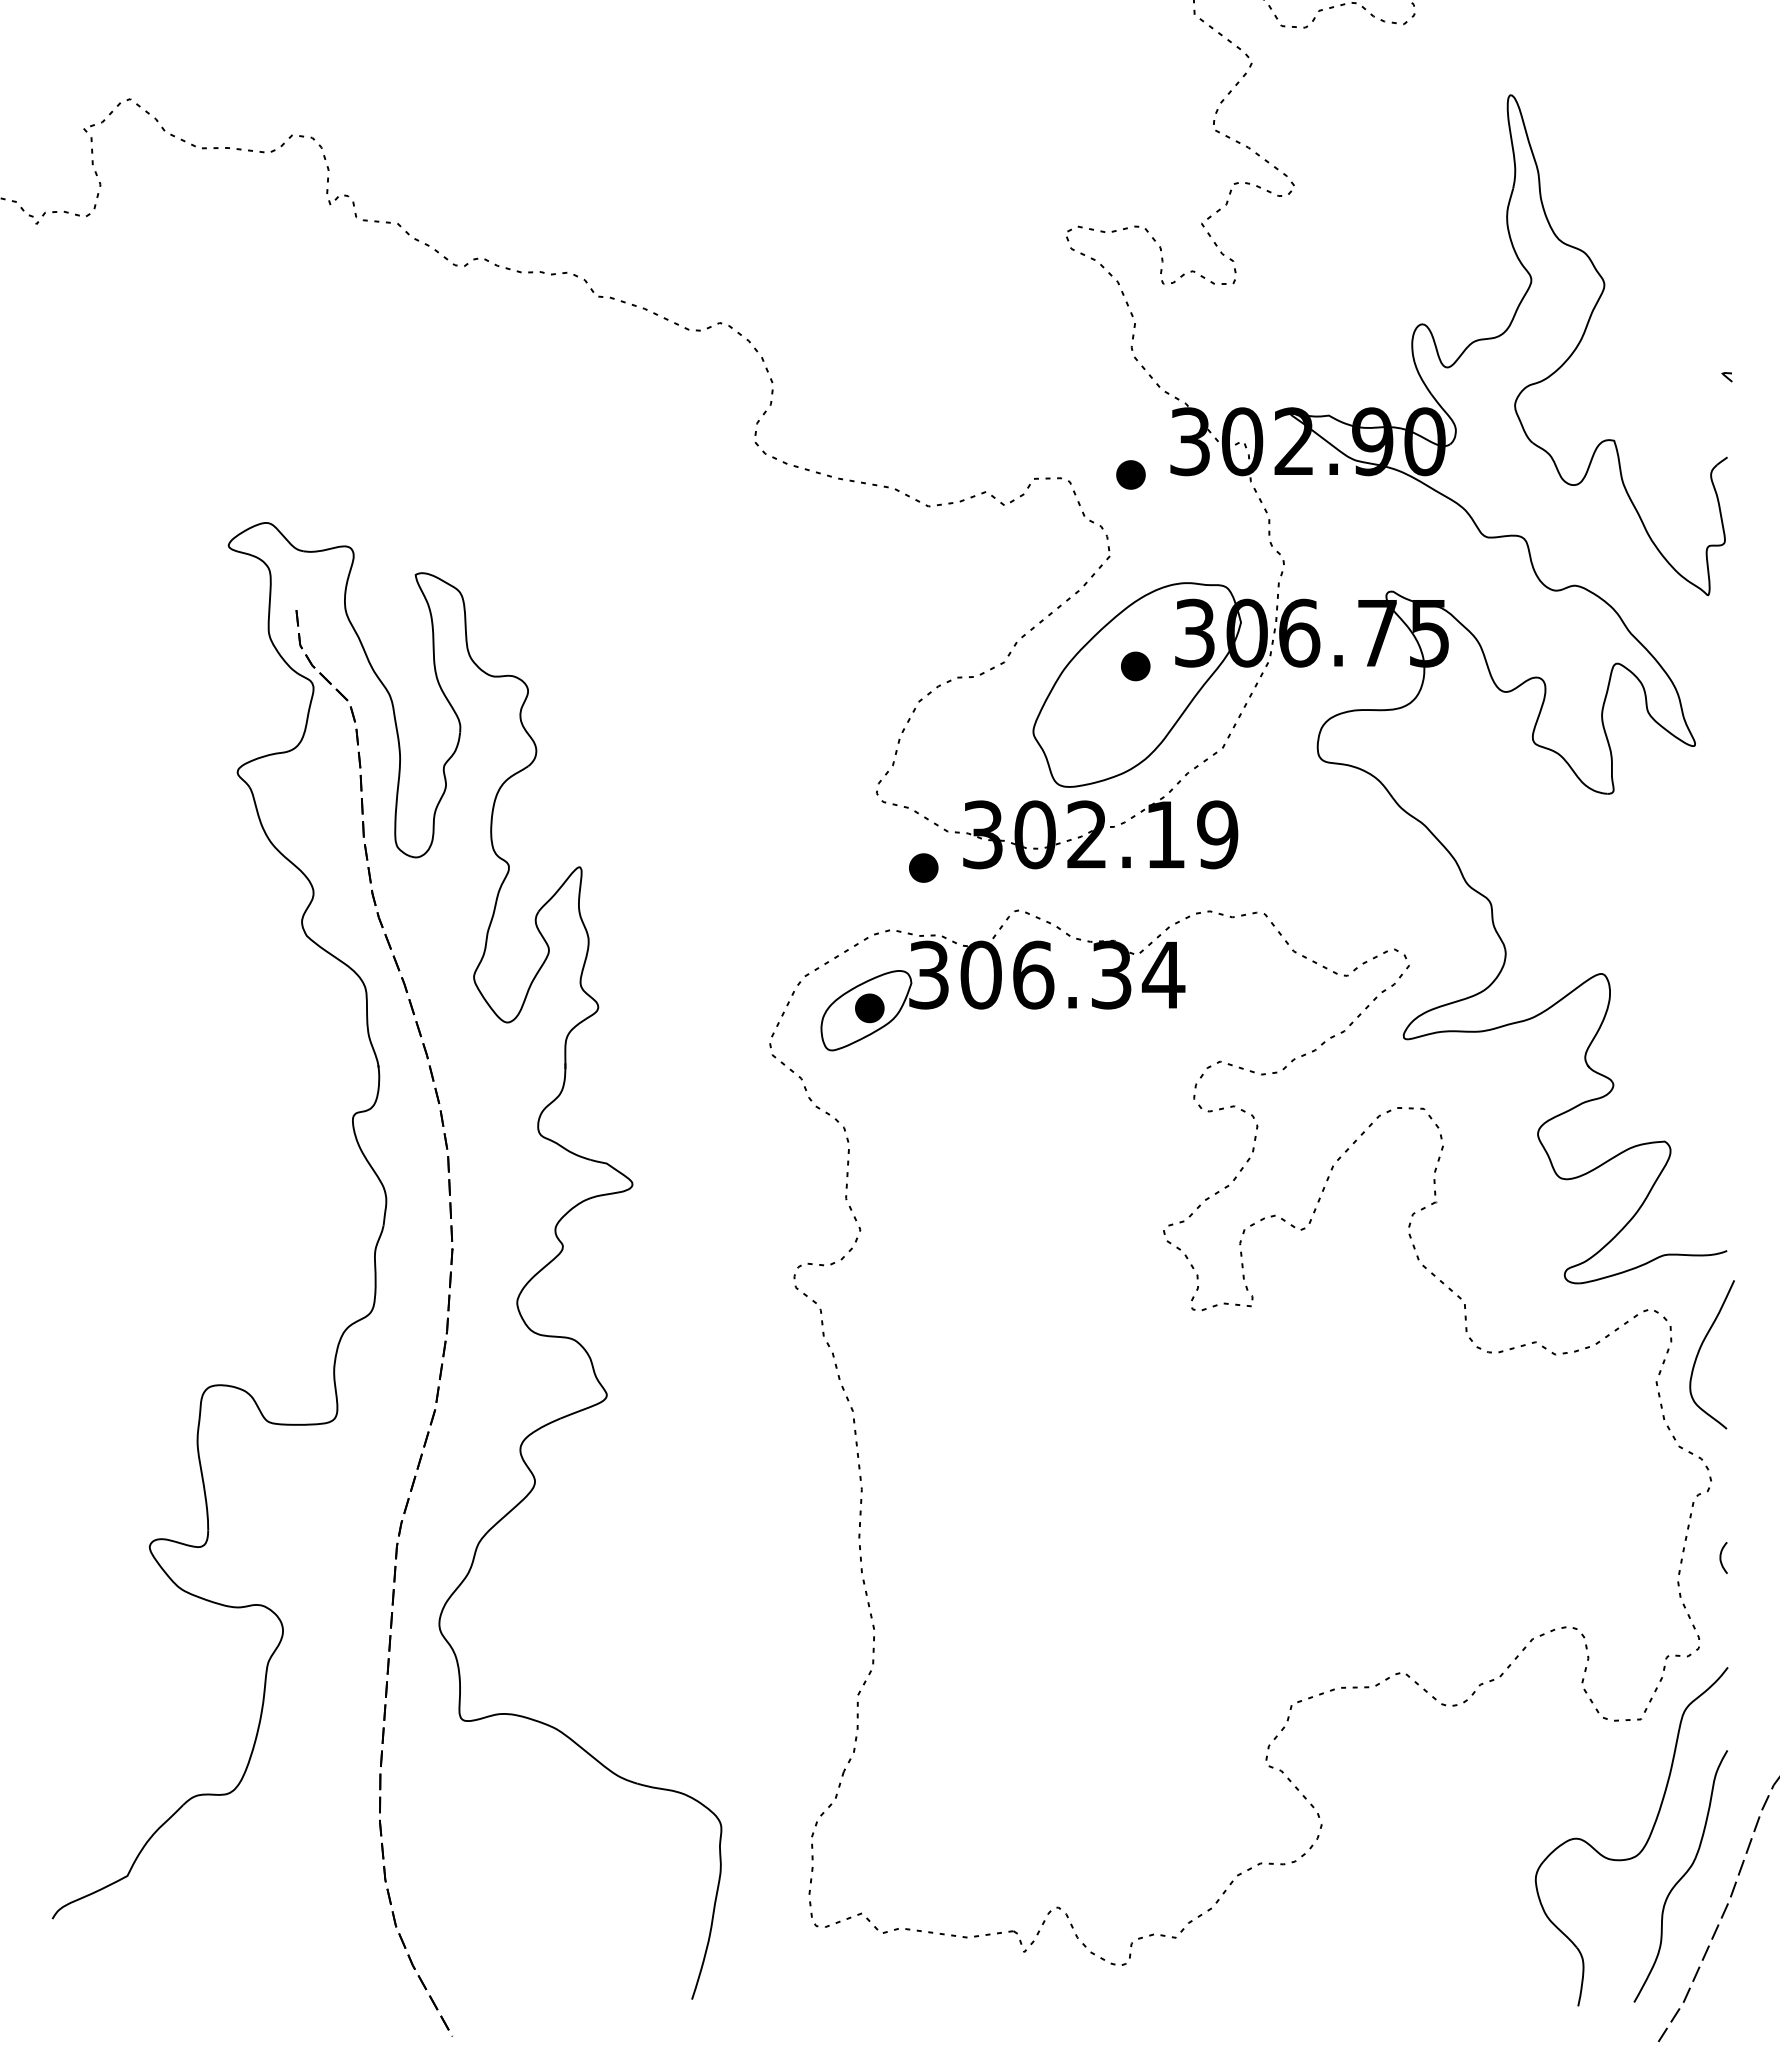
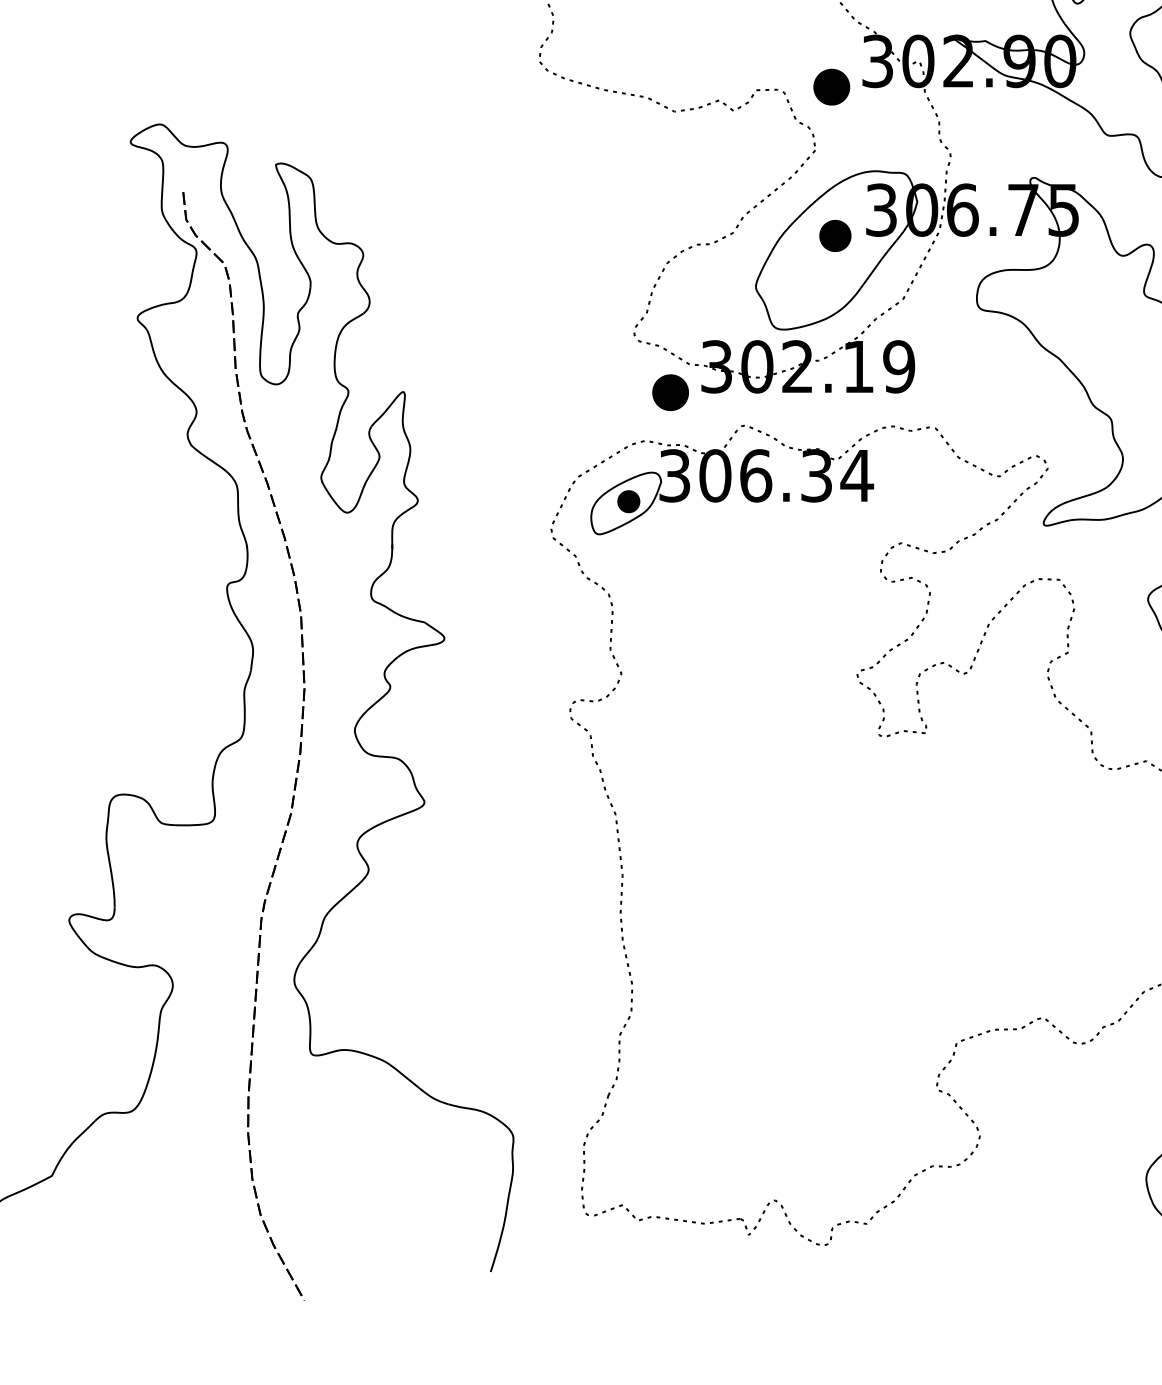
part: (1130, 474) -> (831, 86), size x1.6
part: (1135, 666) -> (835, 236), size x1.4
part: (923, 867) -> (670, 392), size x1.6

